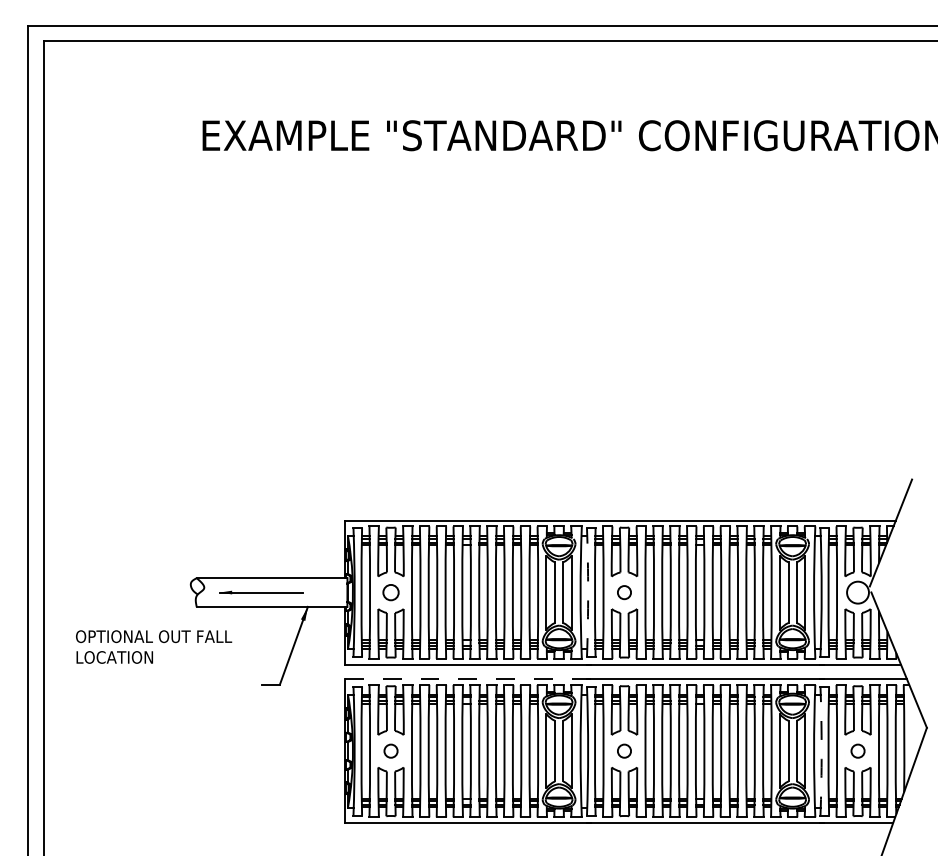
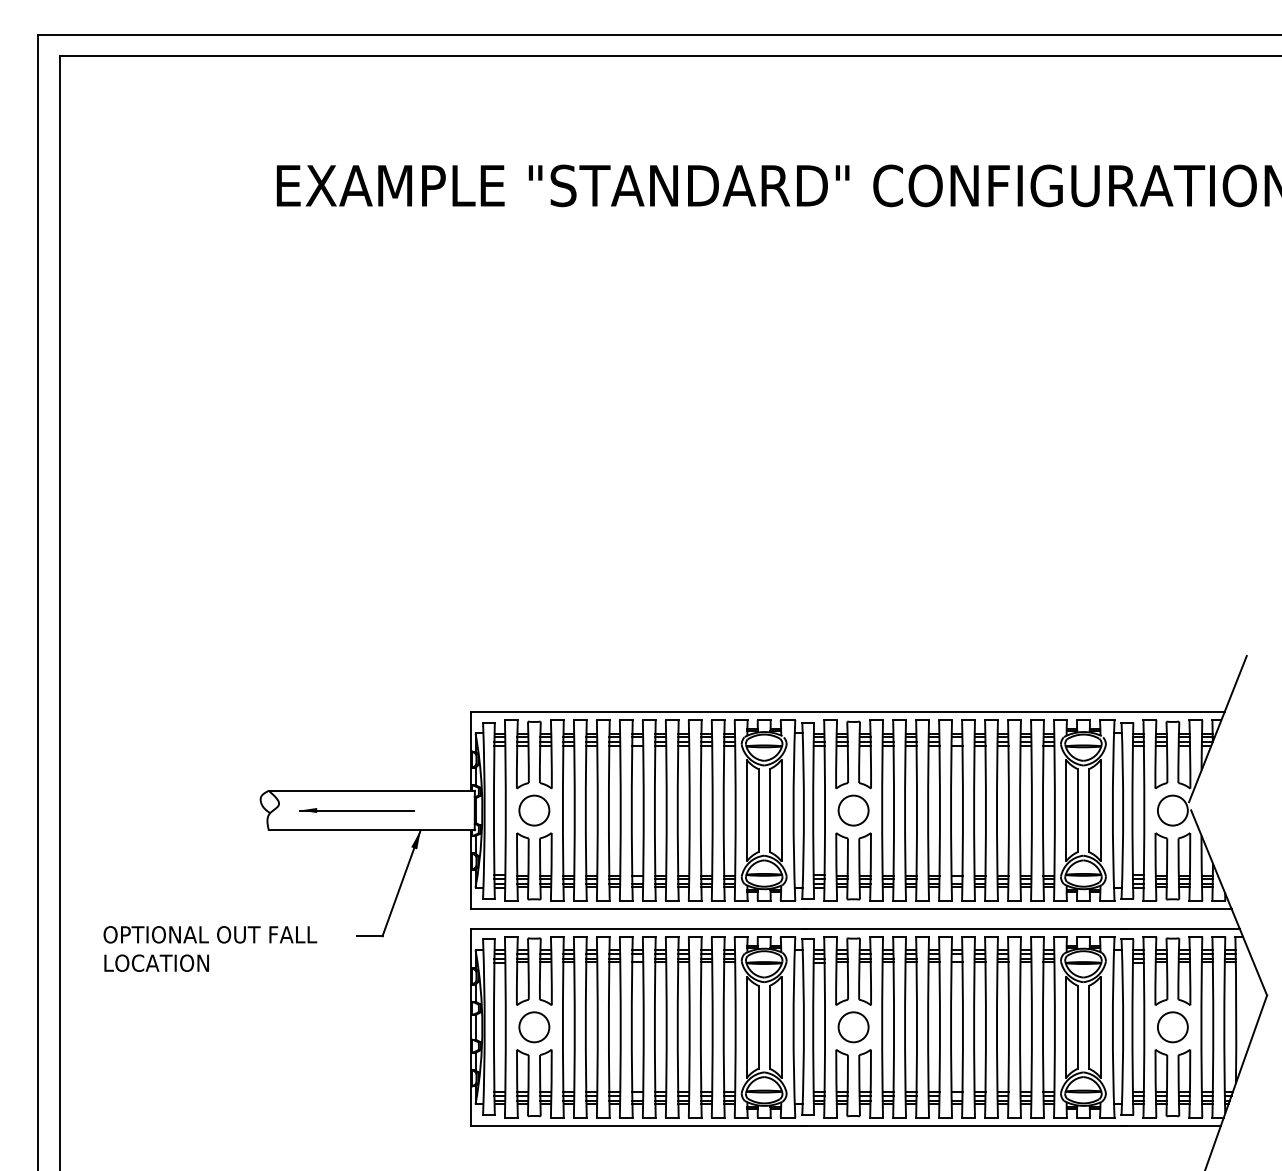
circle: (391, 592) -> (534, 810), size x1.43
arc: (587, 592) -> (803, 810), dashed -> solid
circle: (624, 592) -> (853, 810), size x1.67
text: (154, 646) -> (210, 948), moved
line: (467, 678) -> (638, 928), dashed -> solid
circle: (391, 751) -> (534, 1027), size x1.67
circle: (624, 751) -> (853, 1027), size x1.67
arc: (821, 751) -> (1123, 1027), dashed -> solid
circle: (857, 751) -> (1172, 1027), size x1.67

